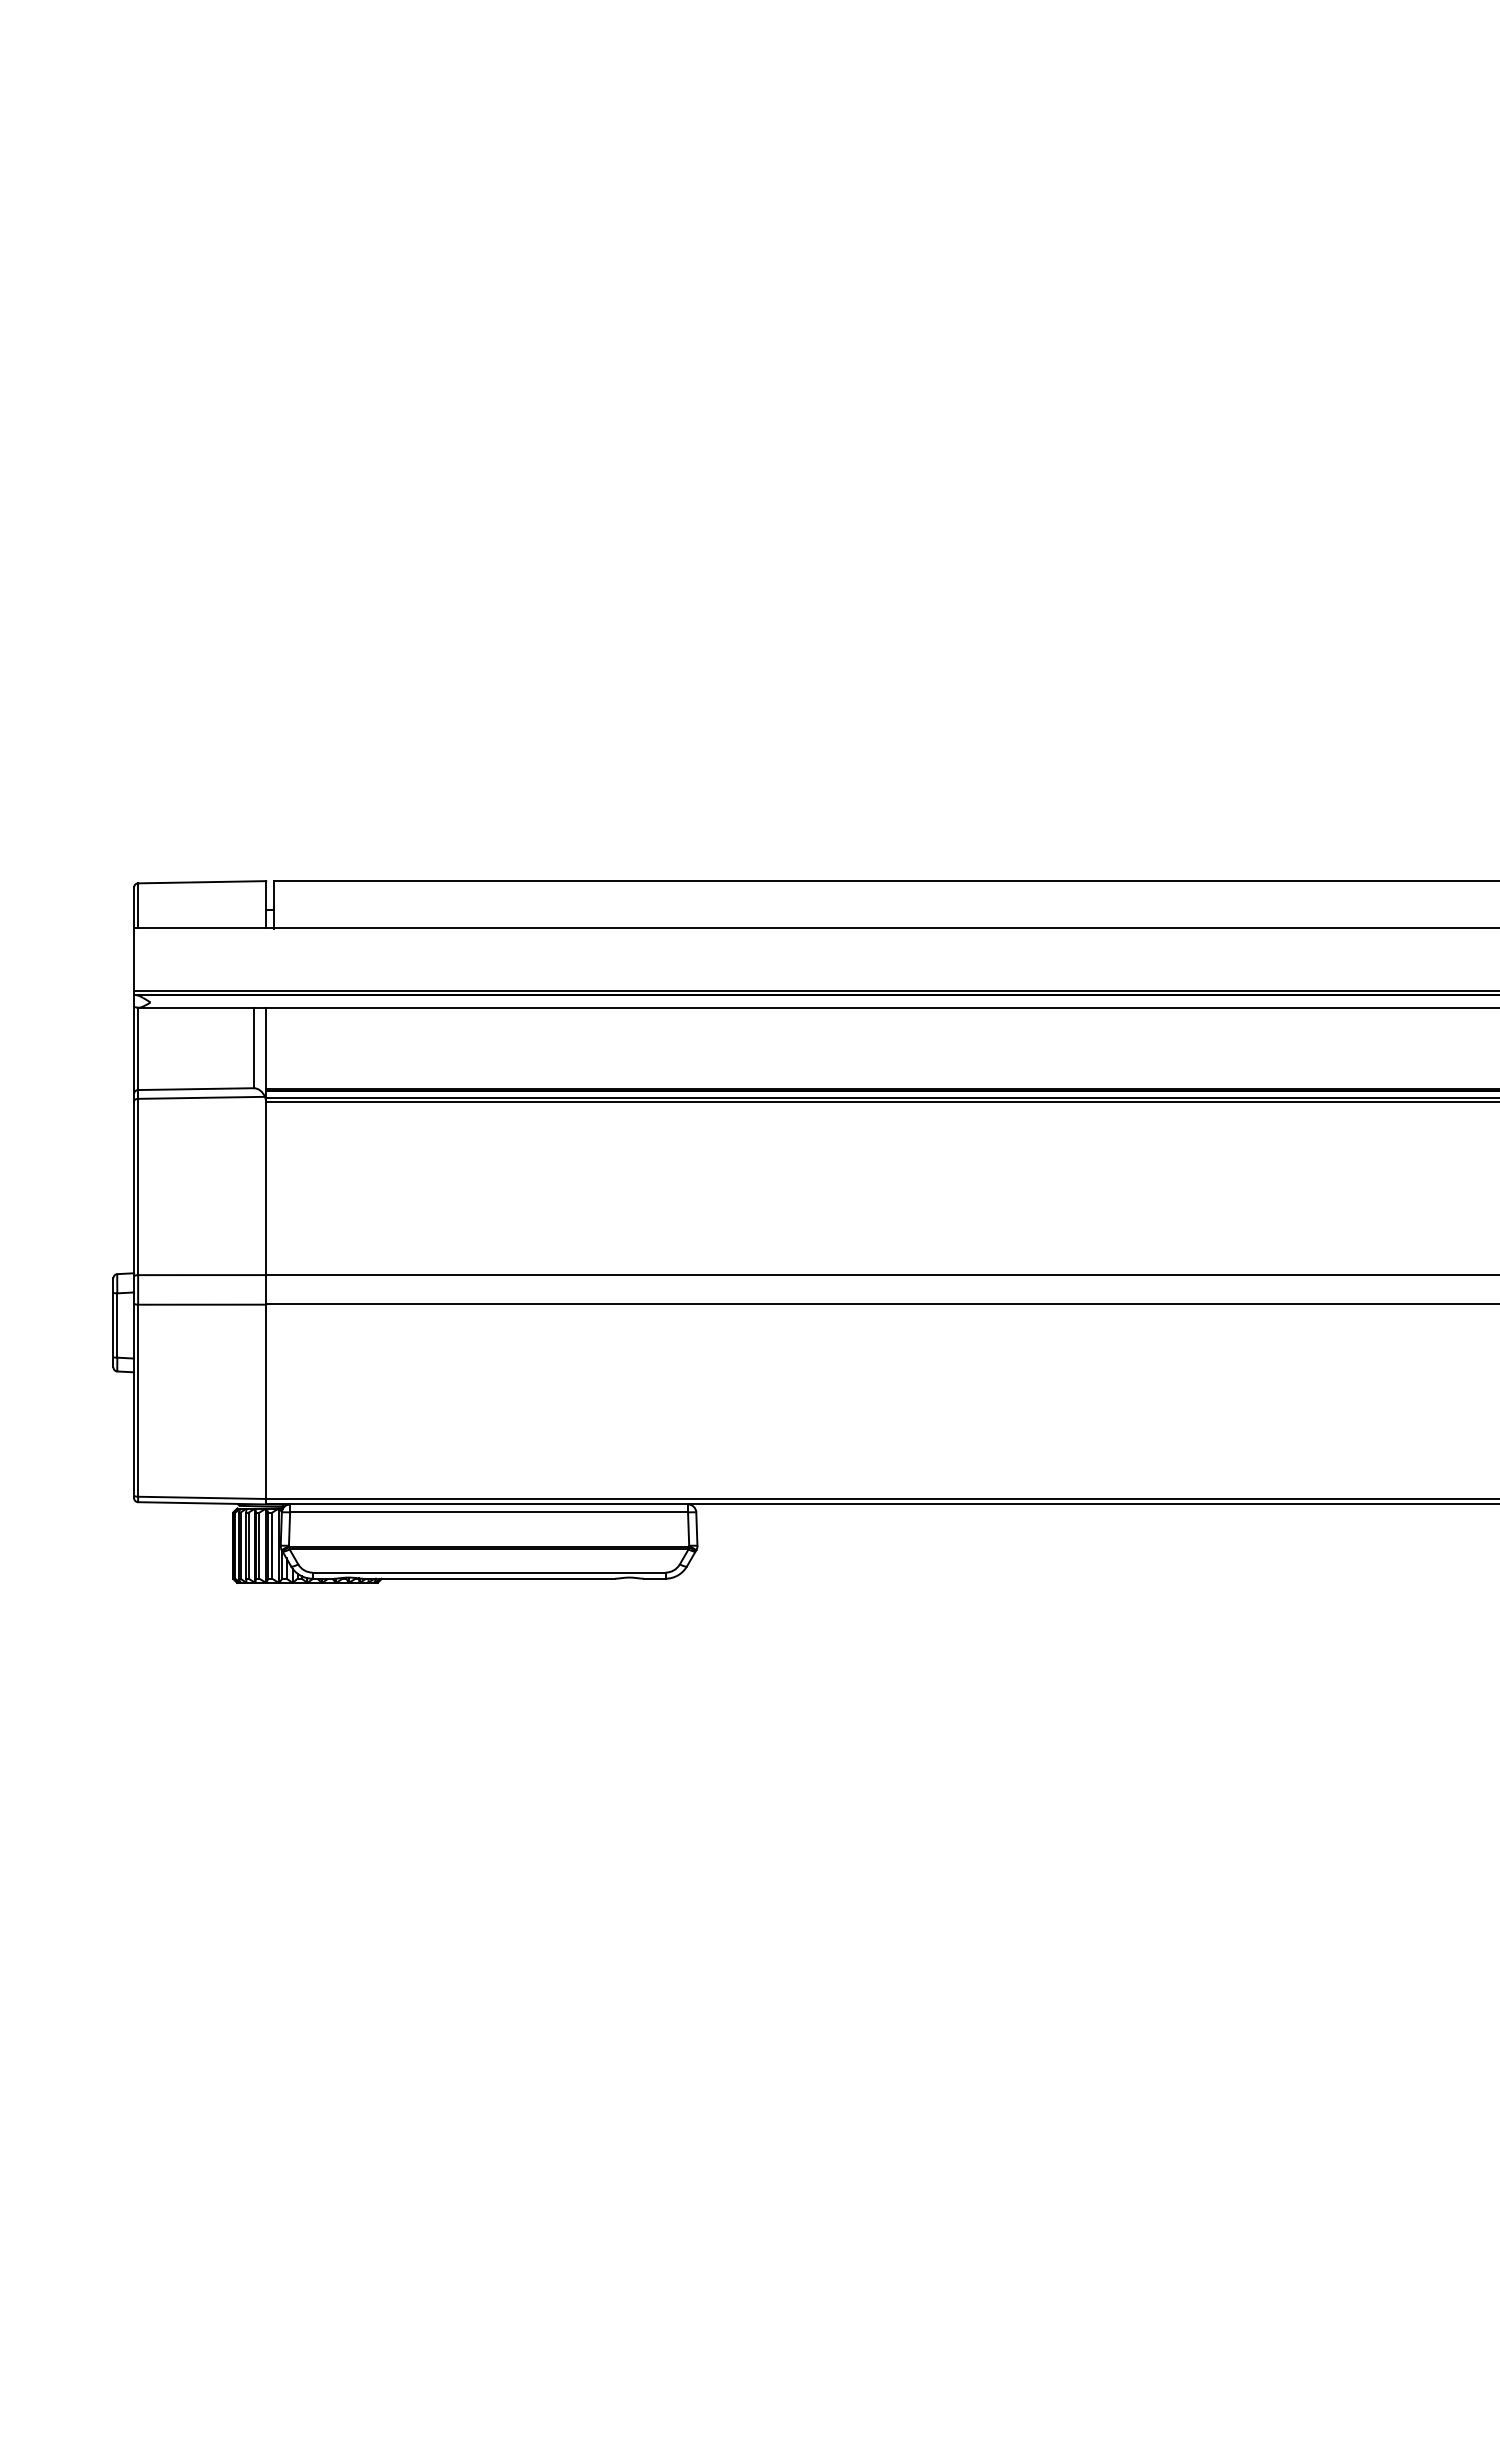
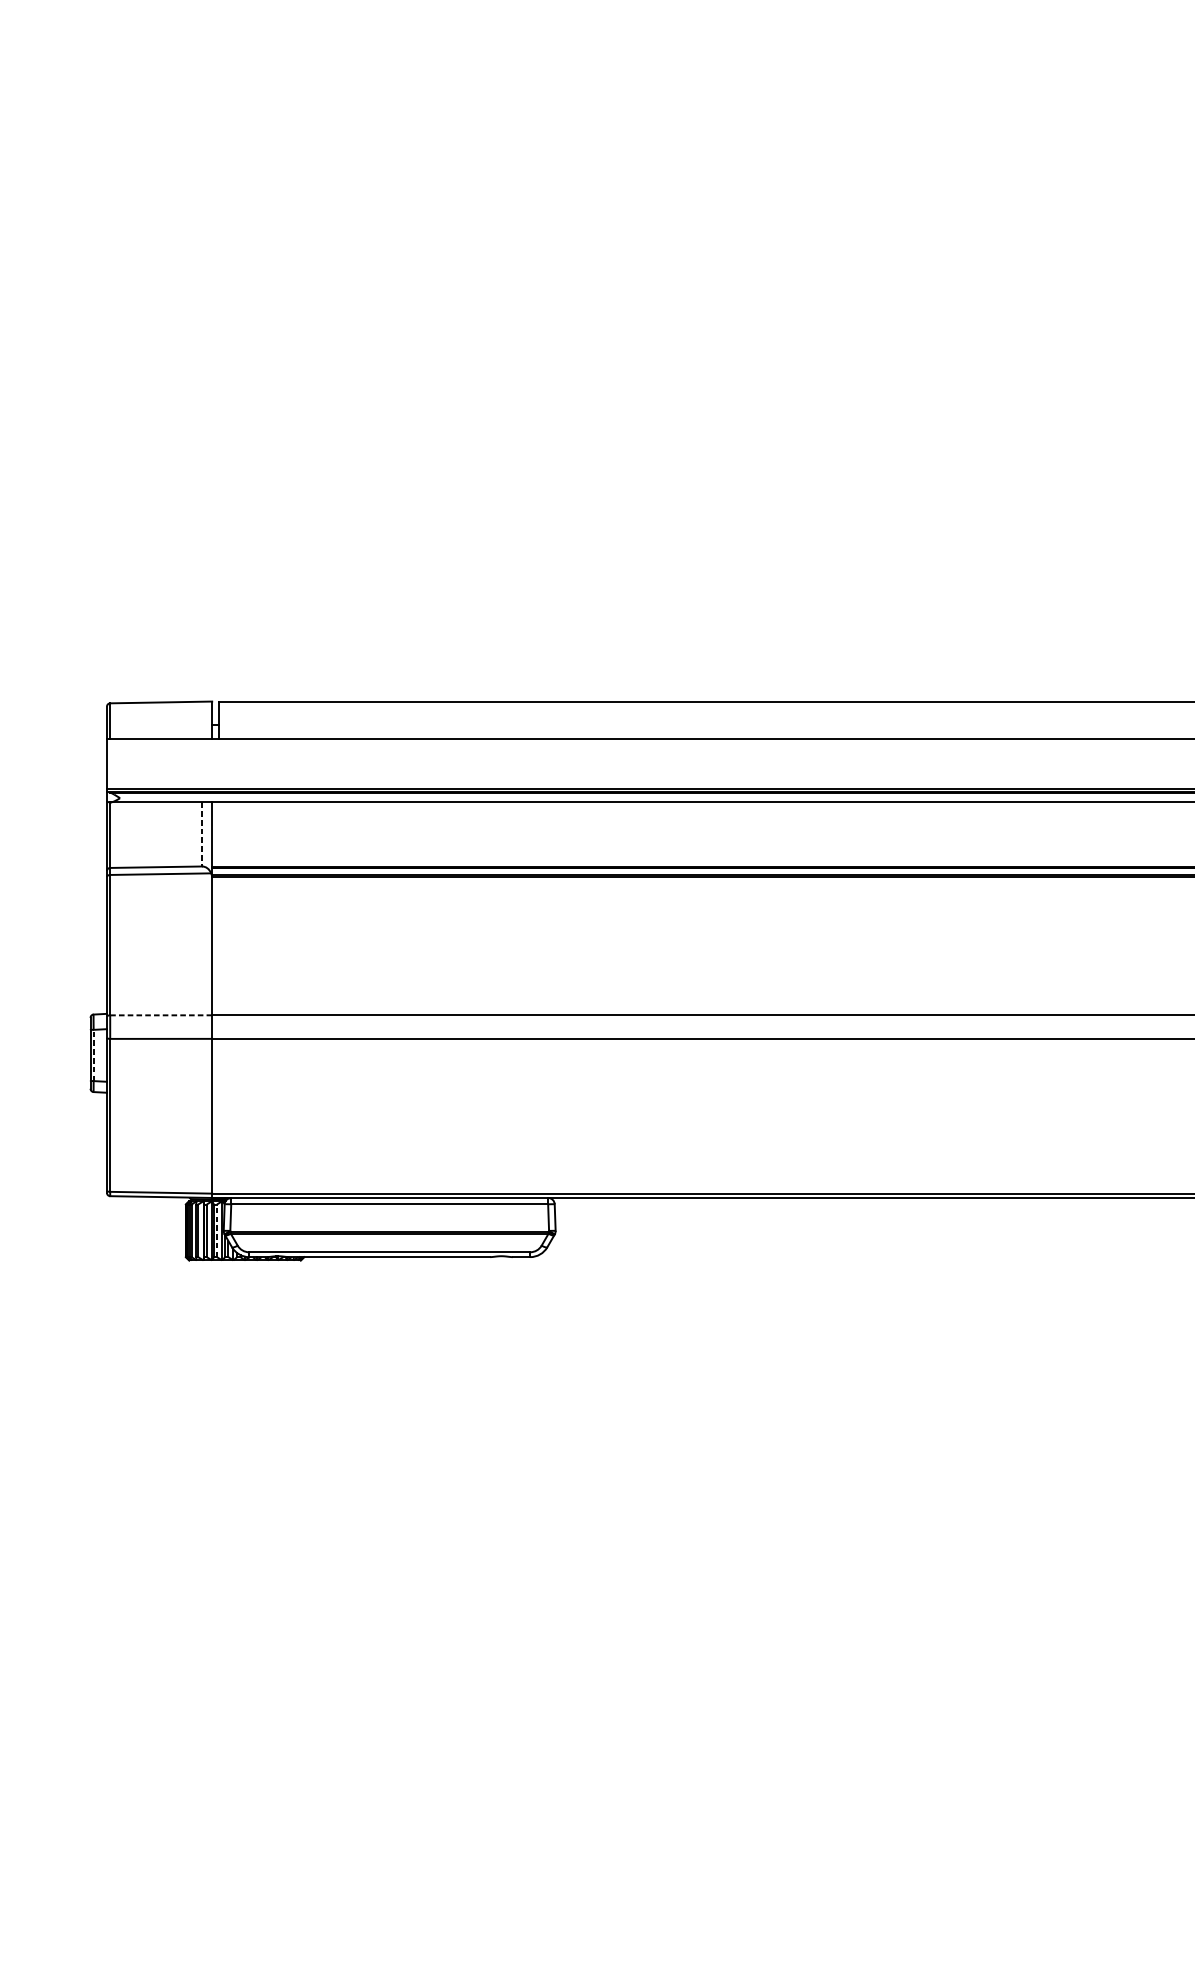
line: (253, 1048) -> (202, 834), solid -> dashed
line: (202, 1275) -> (161, 1015), solid -> dashed
line: (117, 1325) -> (93, 1055), solid -> dashed
line: (272, 1545) -> (217, 1230), solid -> dashed

